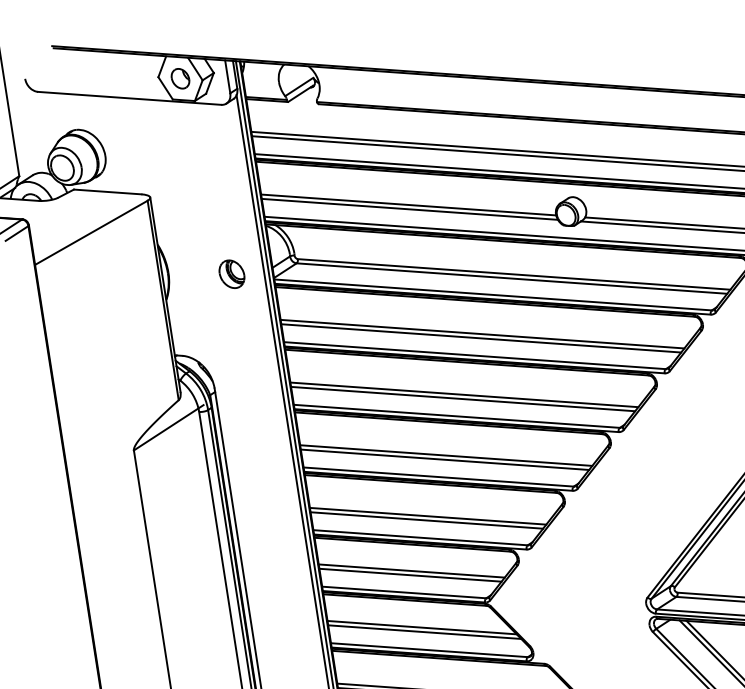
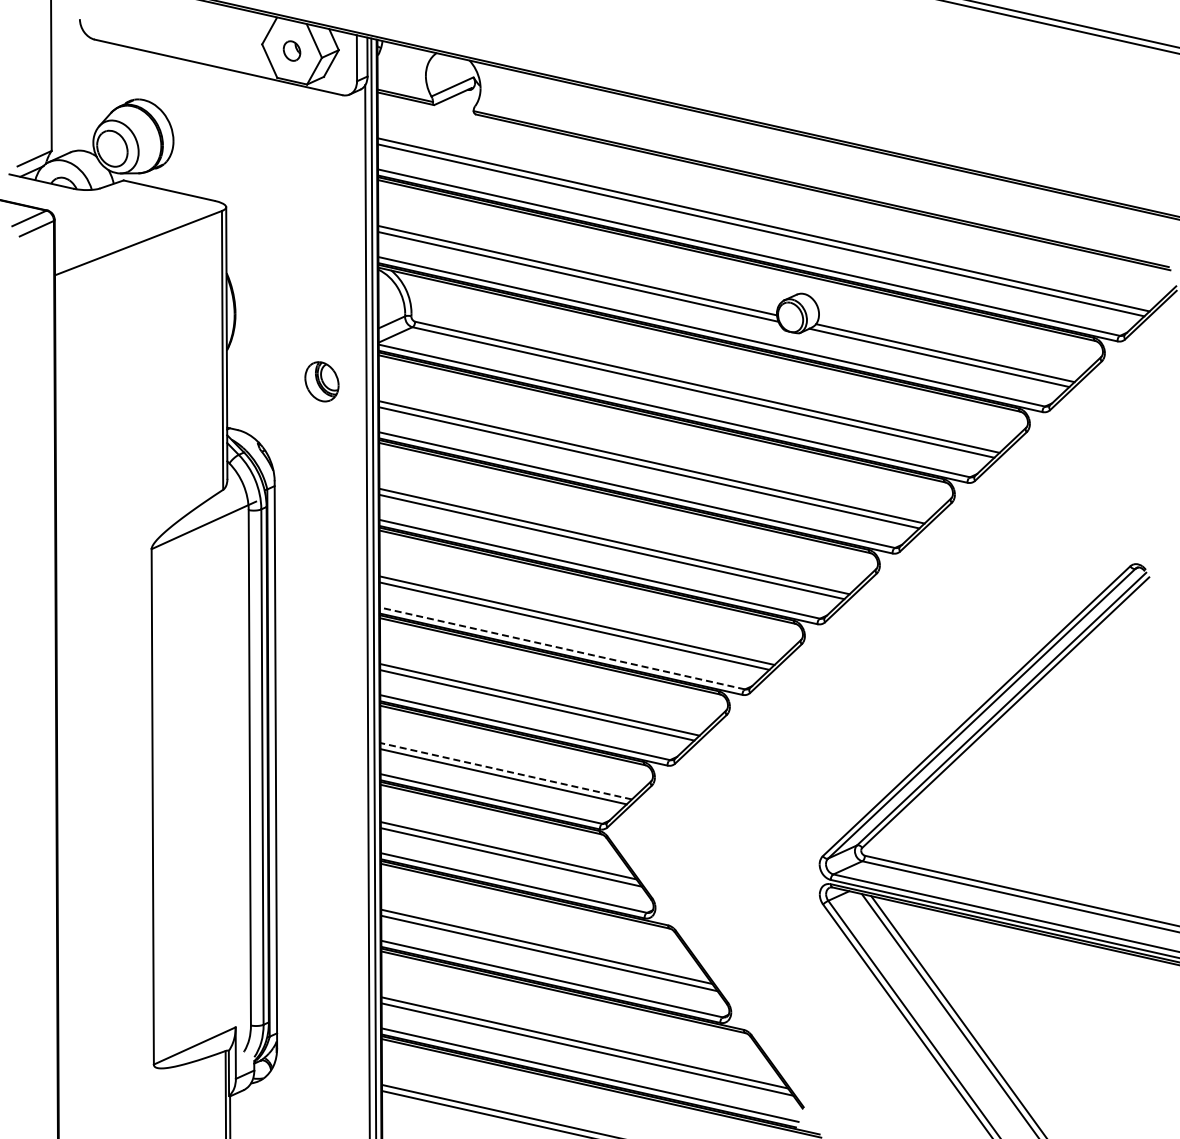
part: (180, 78) -> (291, 50), size x0.7
part: (231, 274) -> (321, 381), moved
line: (438, 477) -> (562, 648), solid -> dashed
line: (411, 571) -> (506, 771), solid -> dashed

